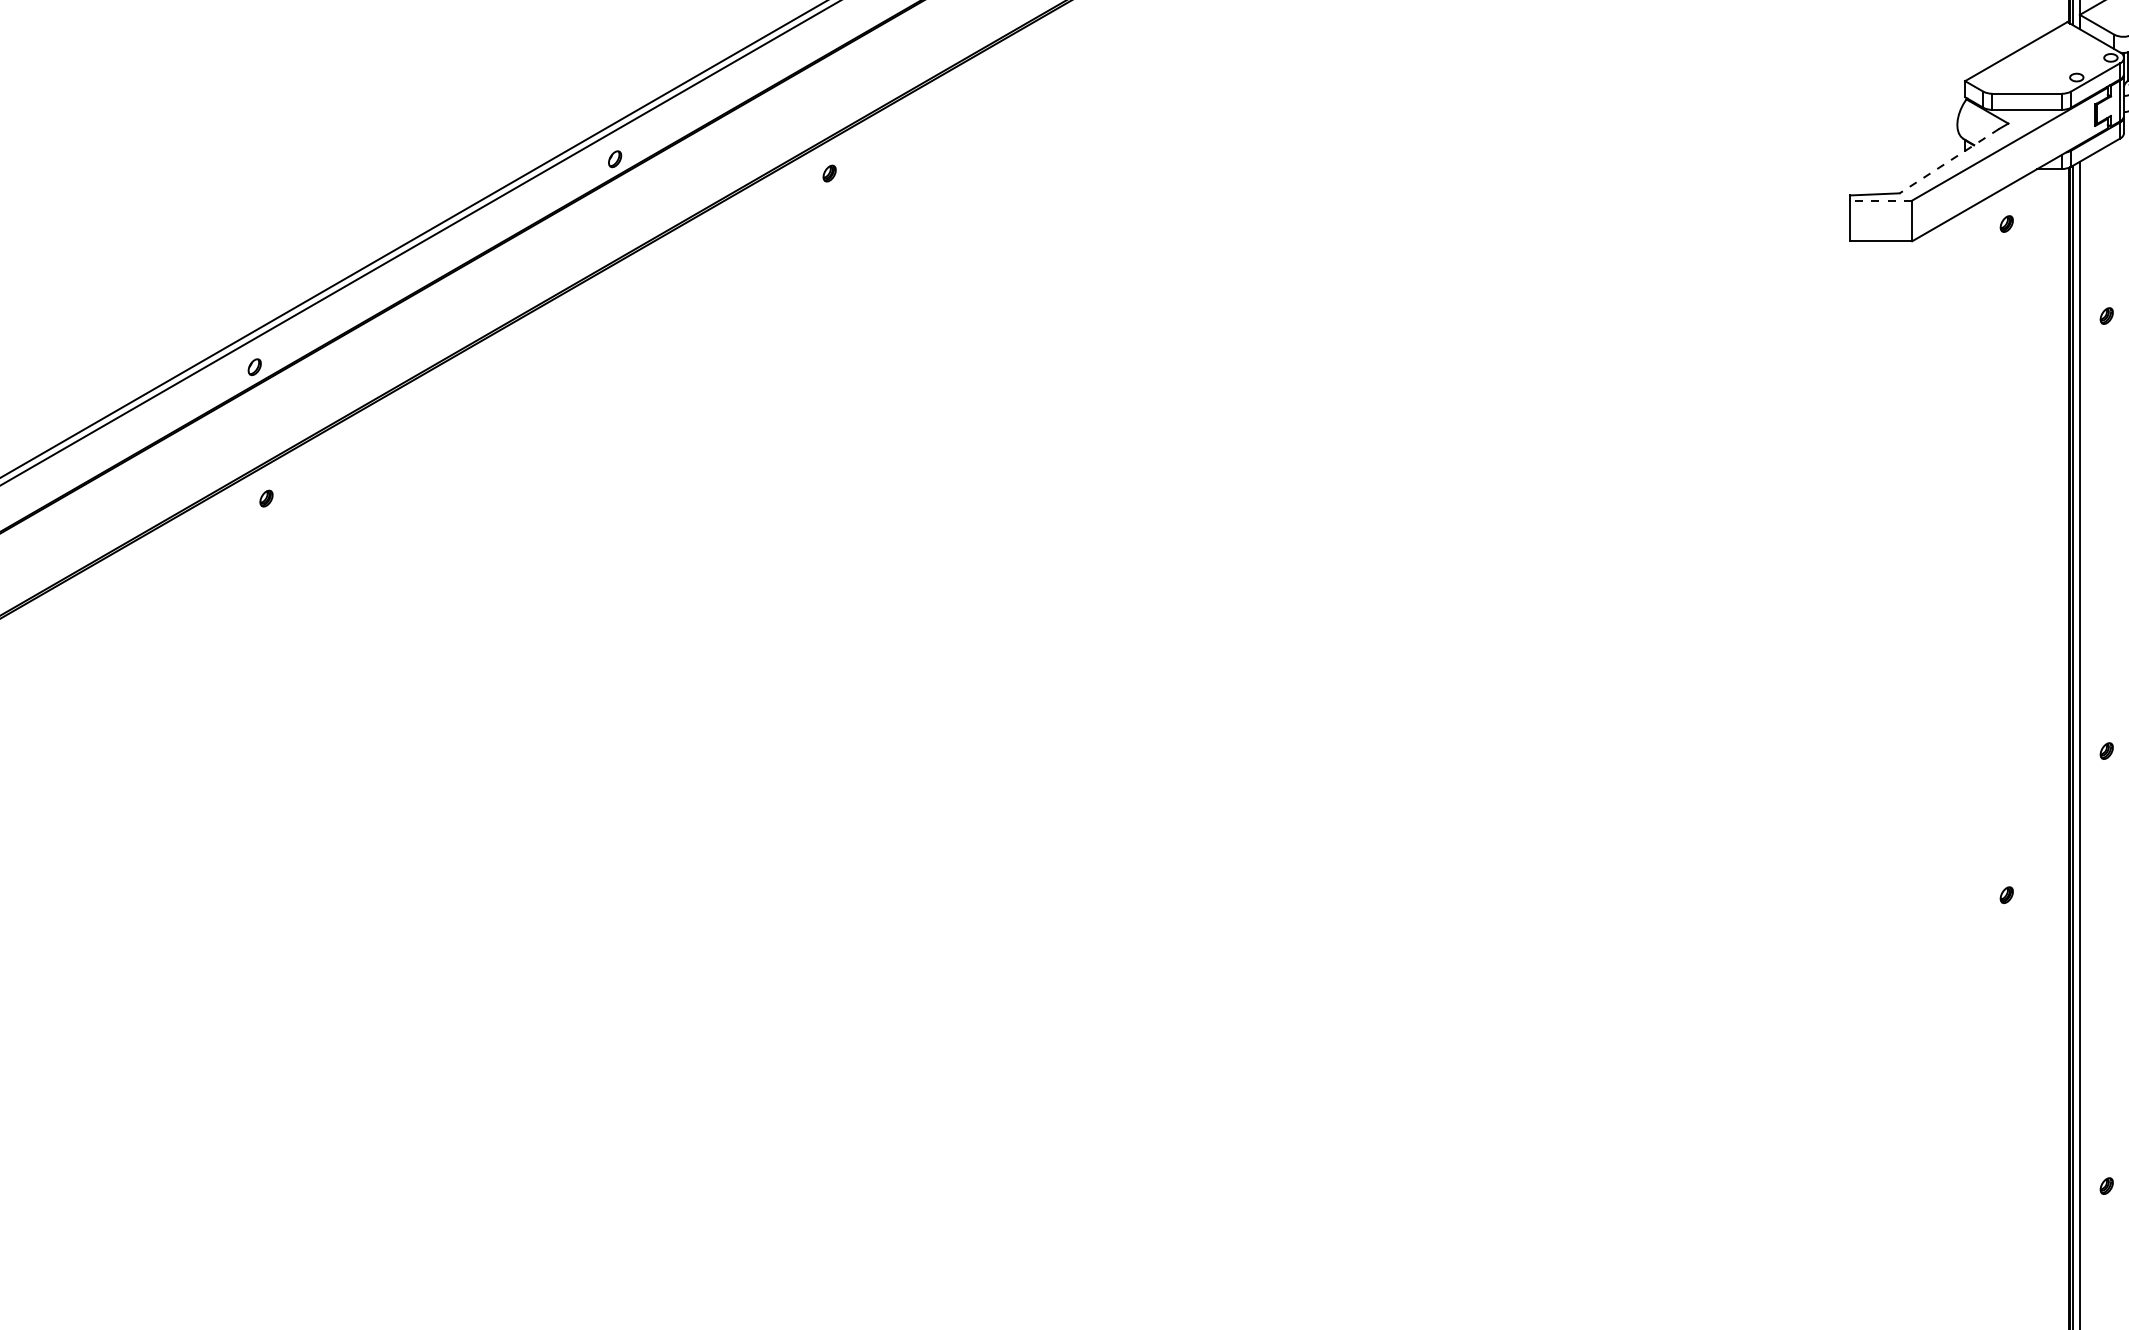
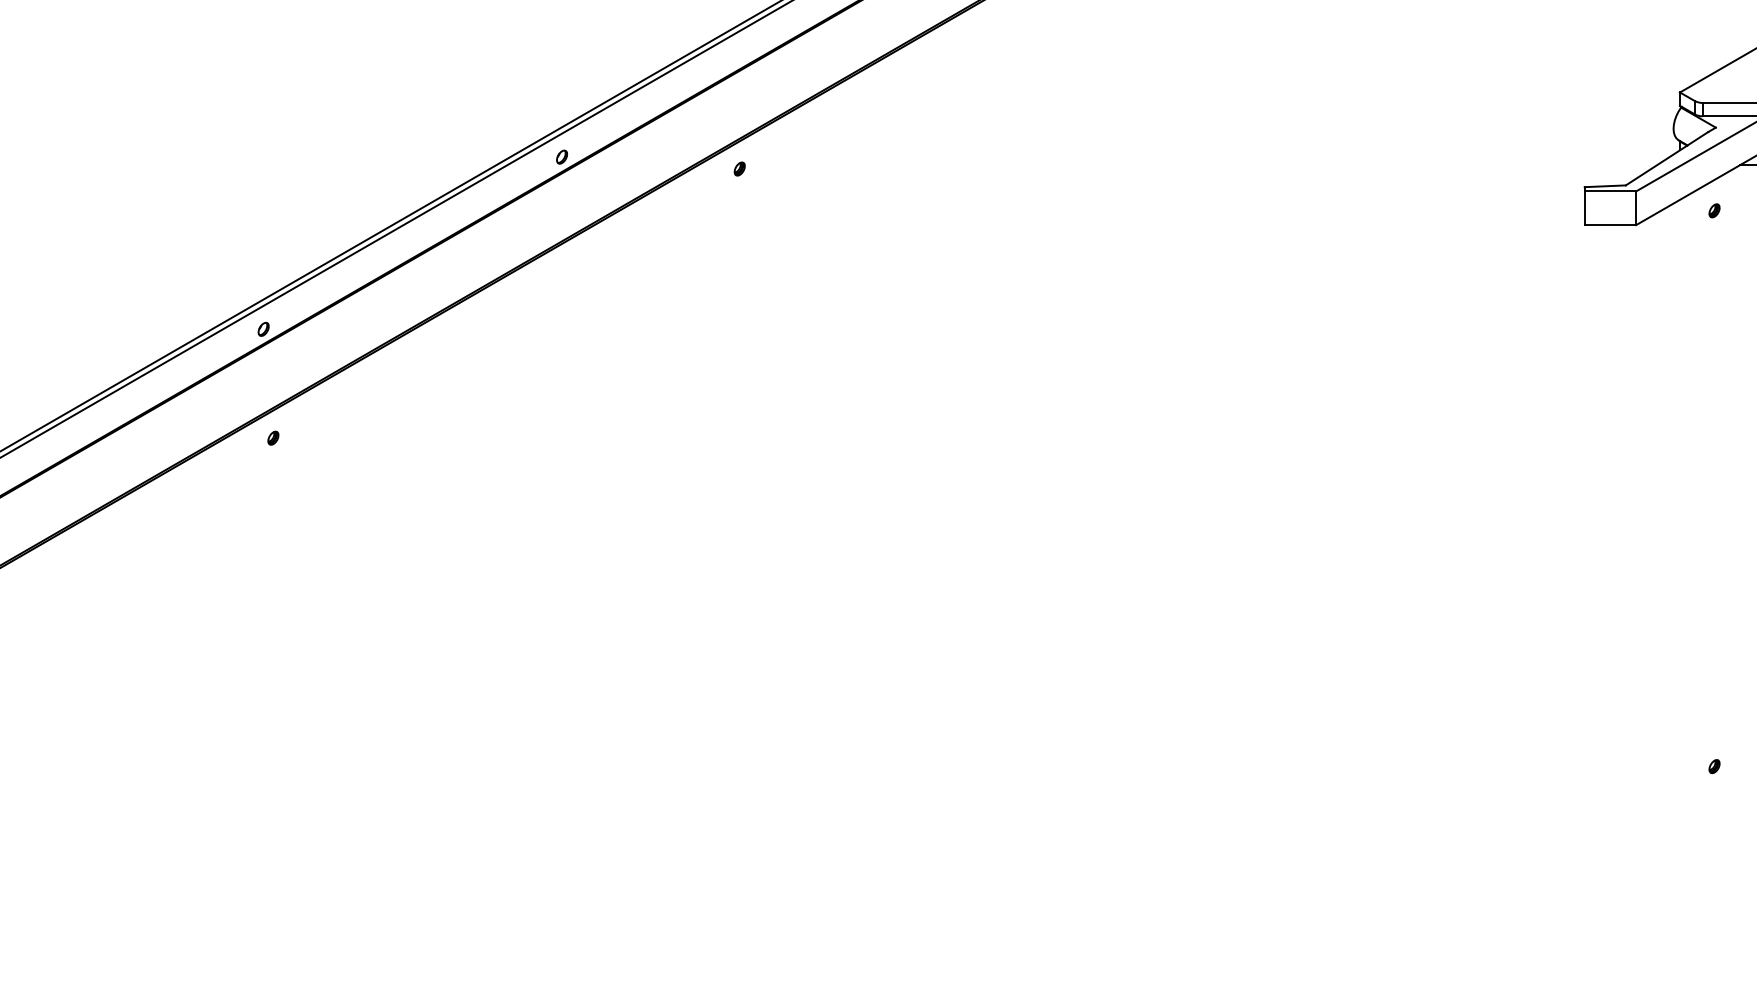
line: (1949, 161) -> (1667, 159), dashed -> solid
line: (1880, 200) -> (1609, 191), dashed -> solid

